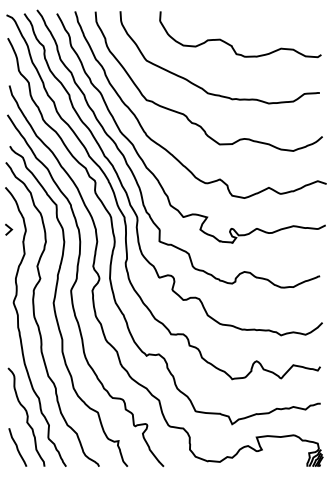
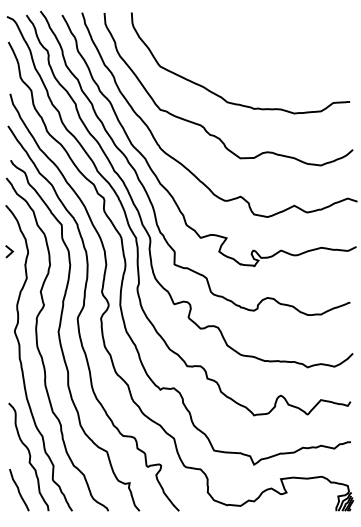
curve: (231, 45) -> (253, 49), removed

